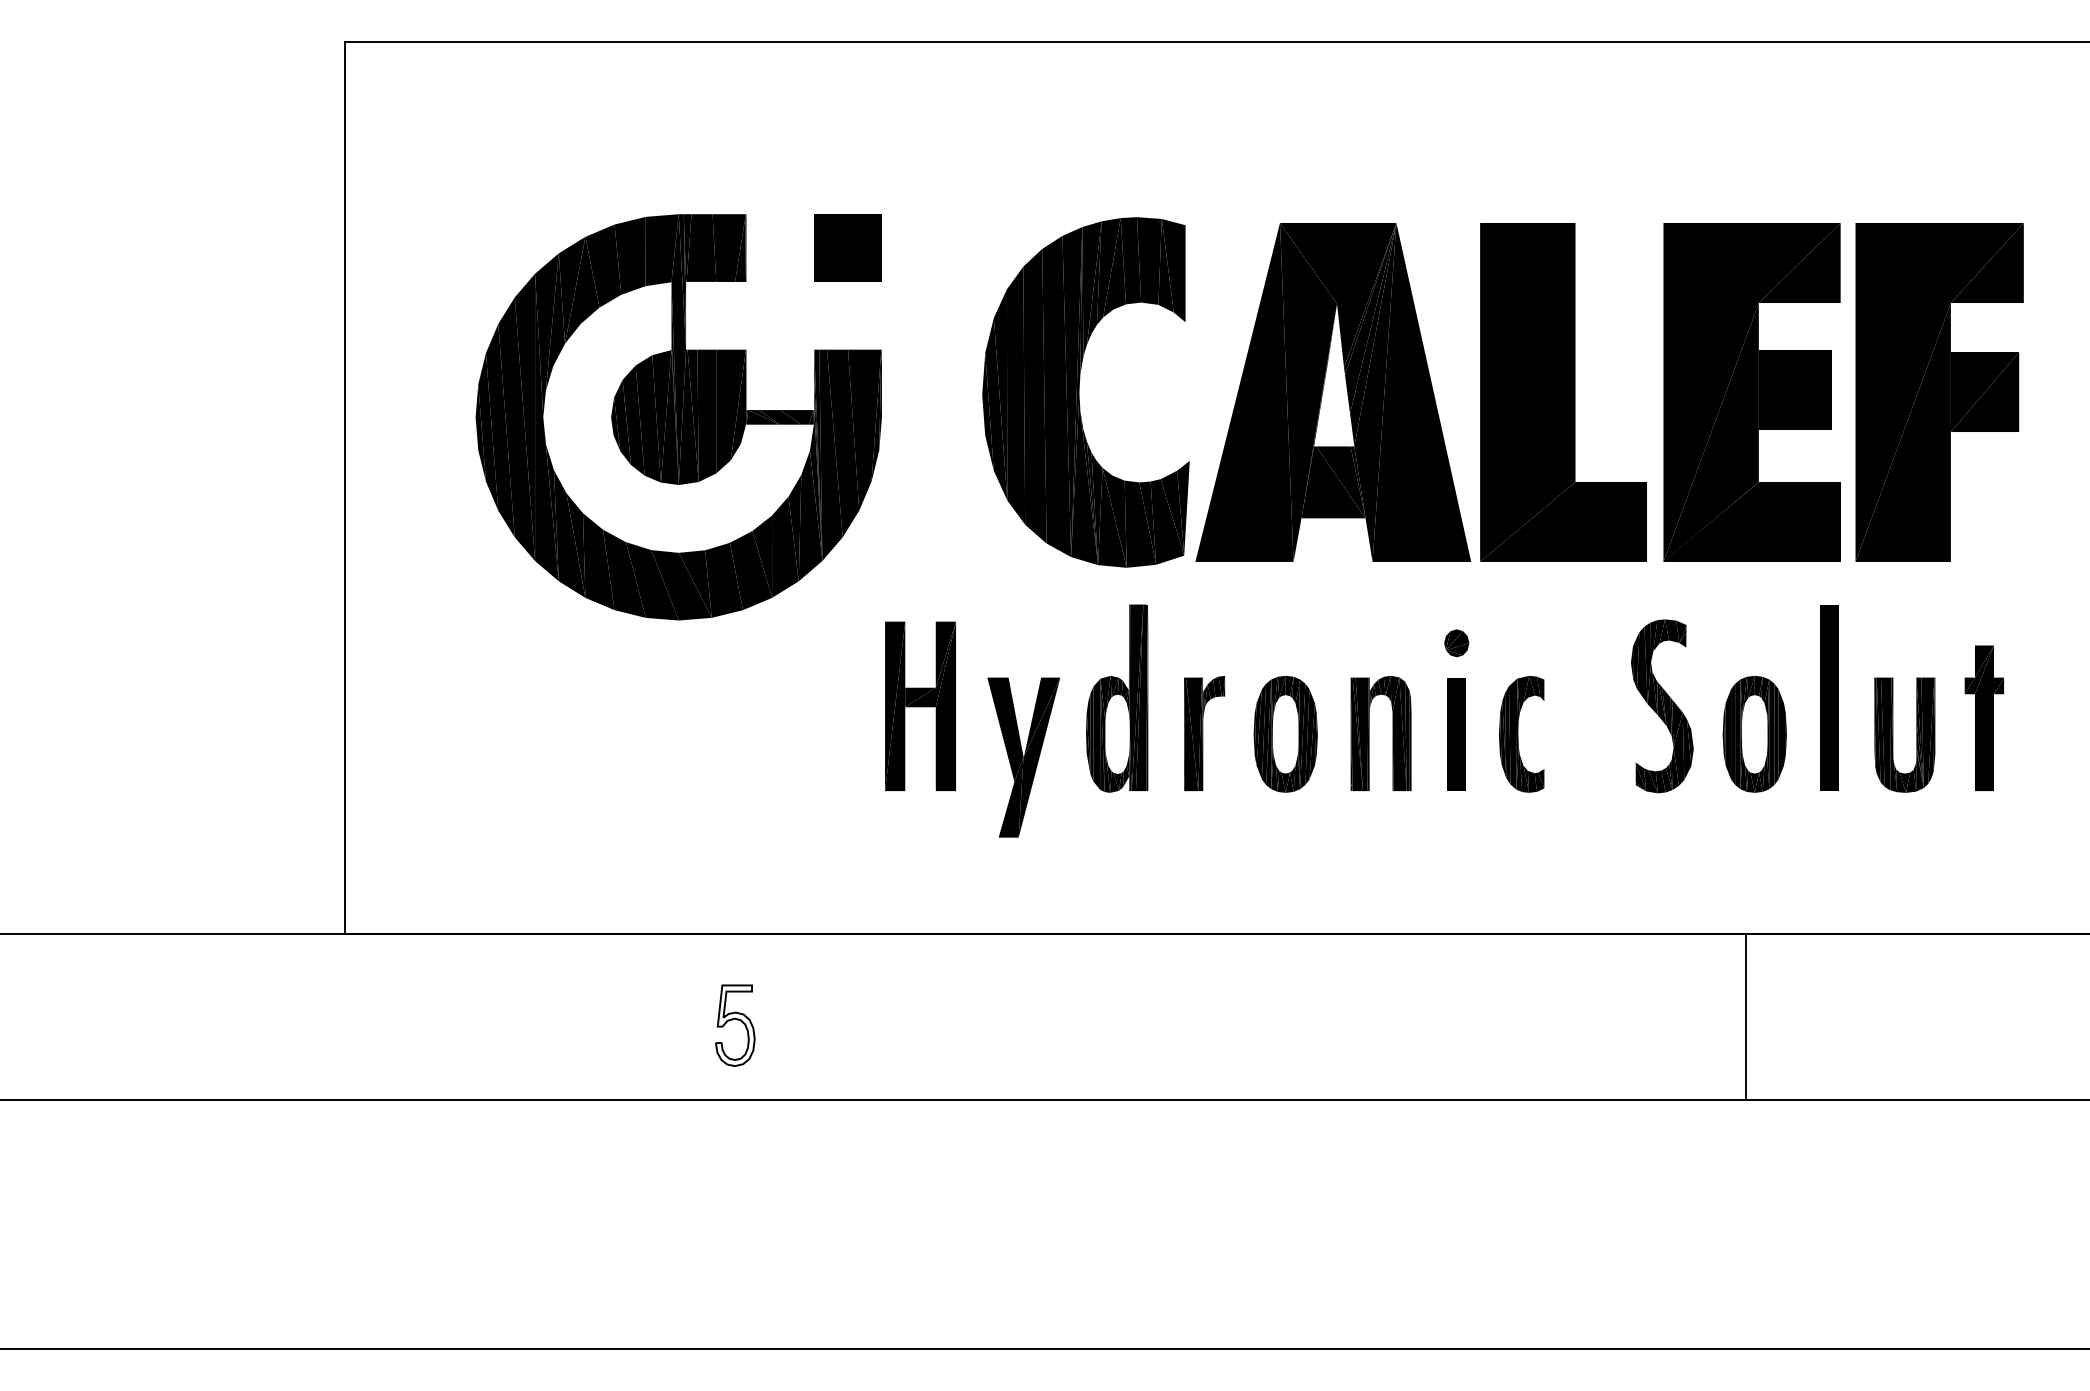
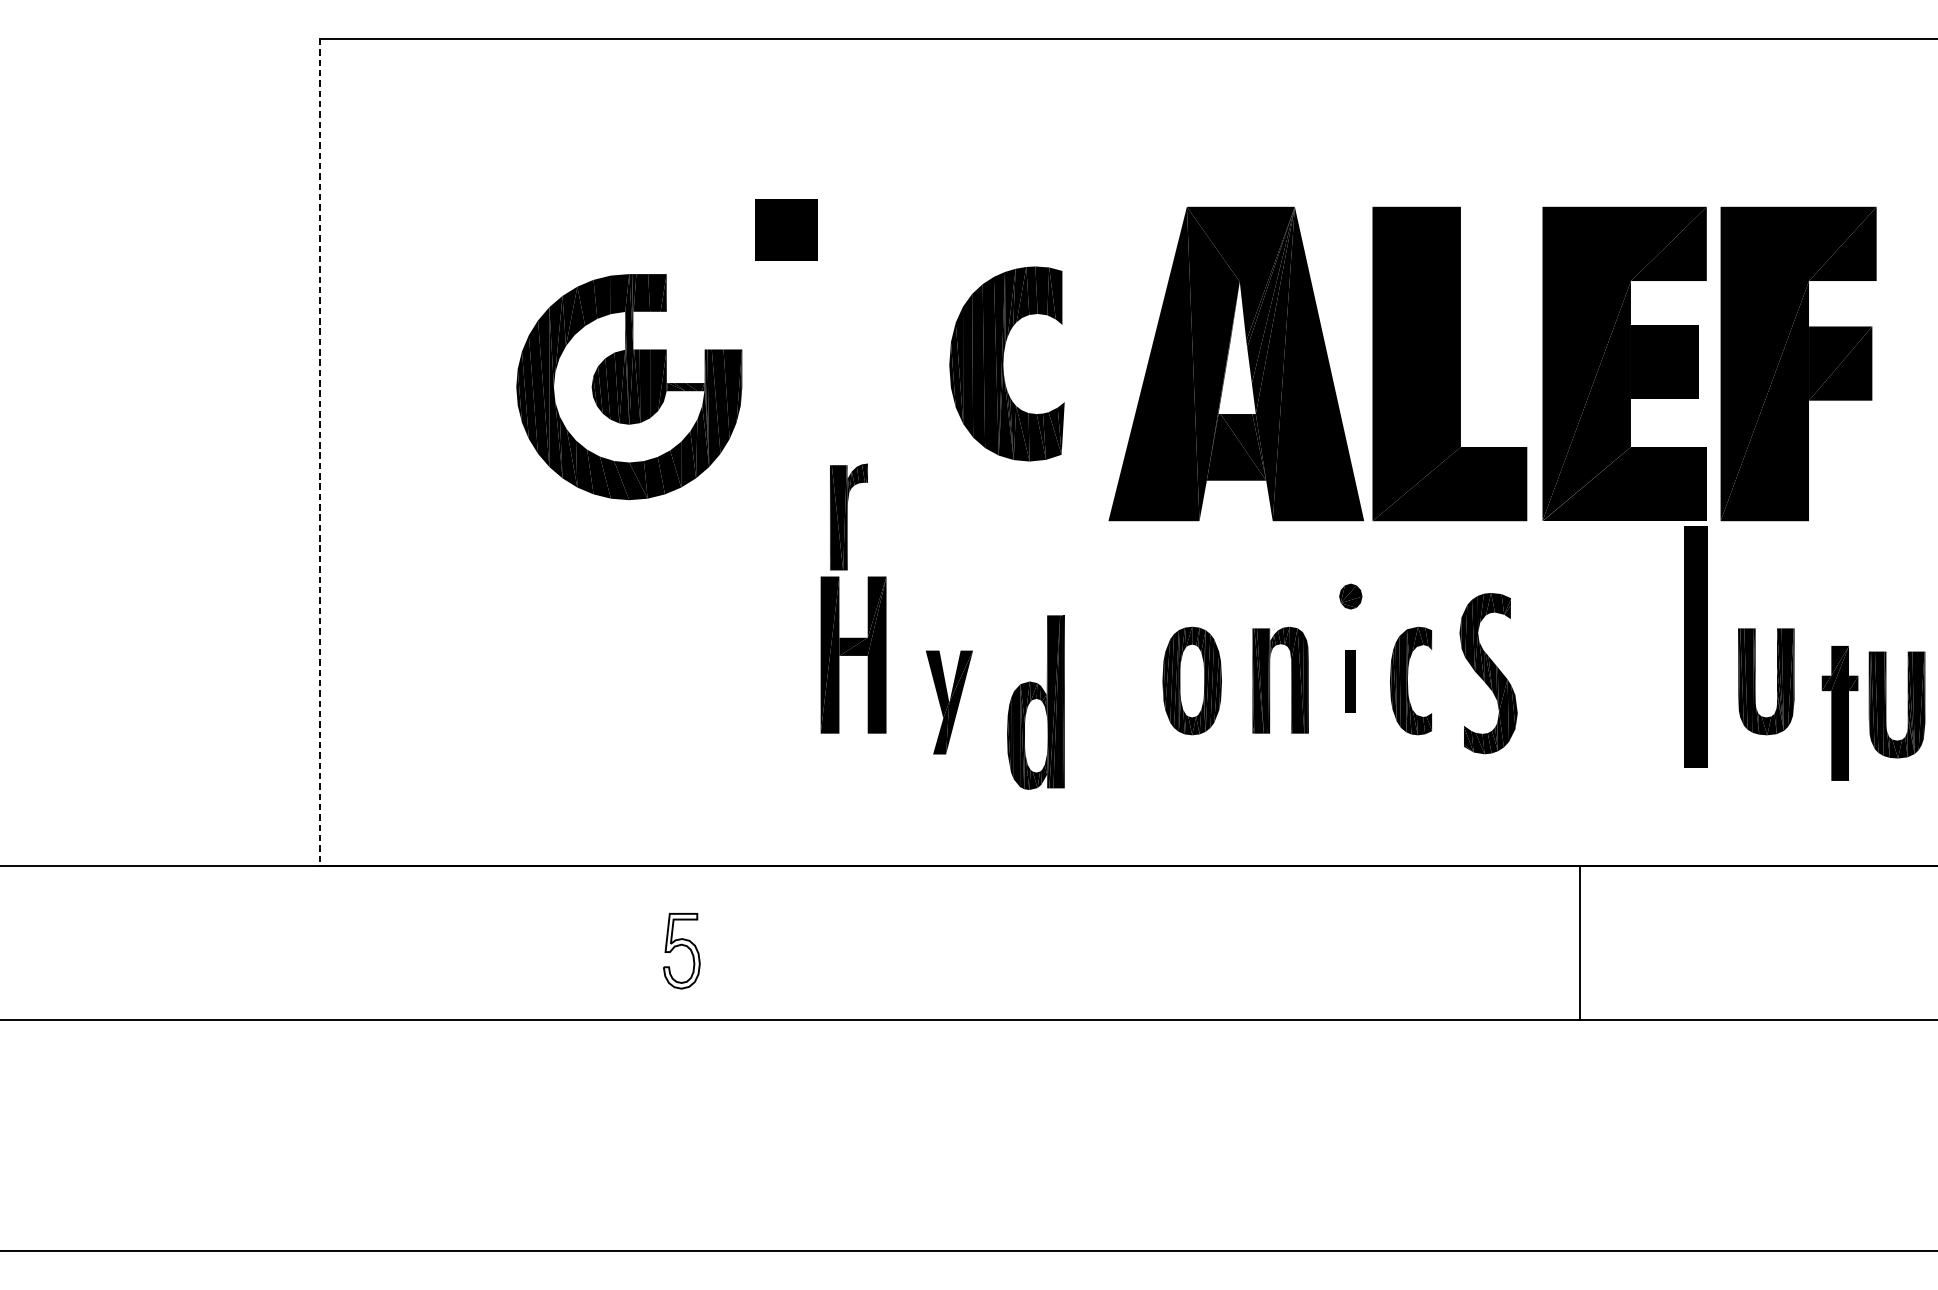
part: (1085, 392) -> (1006, 364), size x0.6
part: (678, 417) -> (629, 387), size x0.6
line: (345, 488) -> (320, 453), solid -> dashed
part: (1829, 697) -> (1696, 646), size x1.4
part: (1117, 698) -> (1036, 702), moved
part: (1662, 706) -> (1488, 673), moved
part: (1983, 718) -> (1839, 713), moved
part: (1204, 733) -> (848, 517), moved
part: (1754, 733) -> (1626, 680), removed
part: (1456, 734) -> (1350, 681), size x0.6
part: (1023, 757) -> (949, 702), size x0.7
part: (2034, 759) -> (1886, 704), added
line: (1745, 1017) -> (1579, 943), moved

